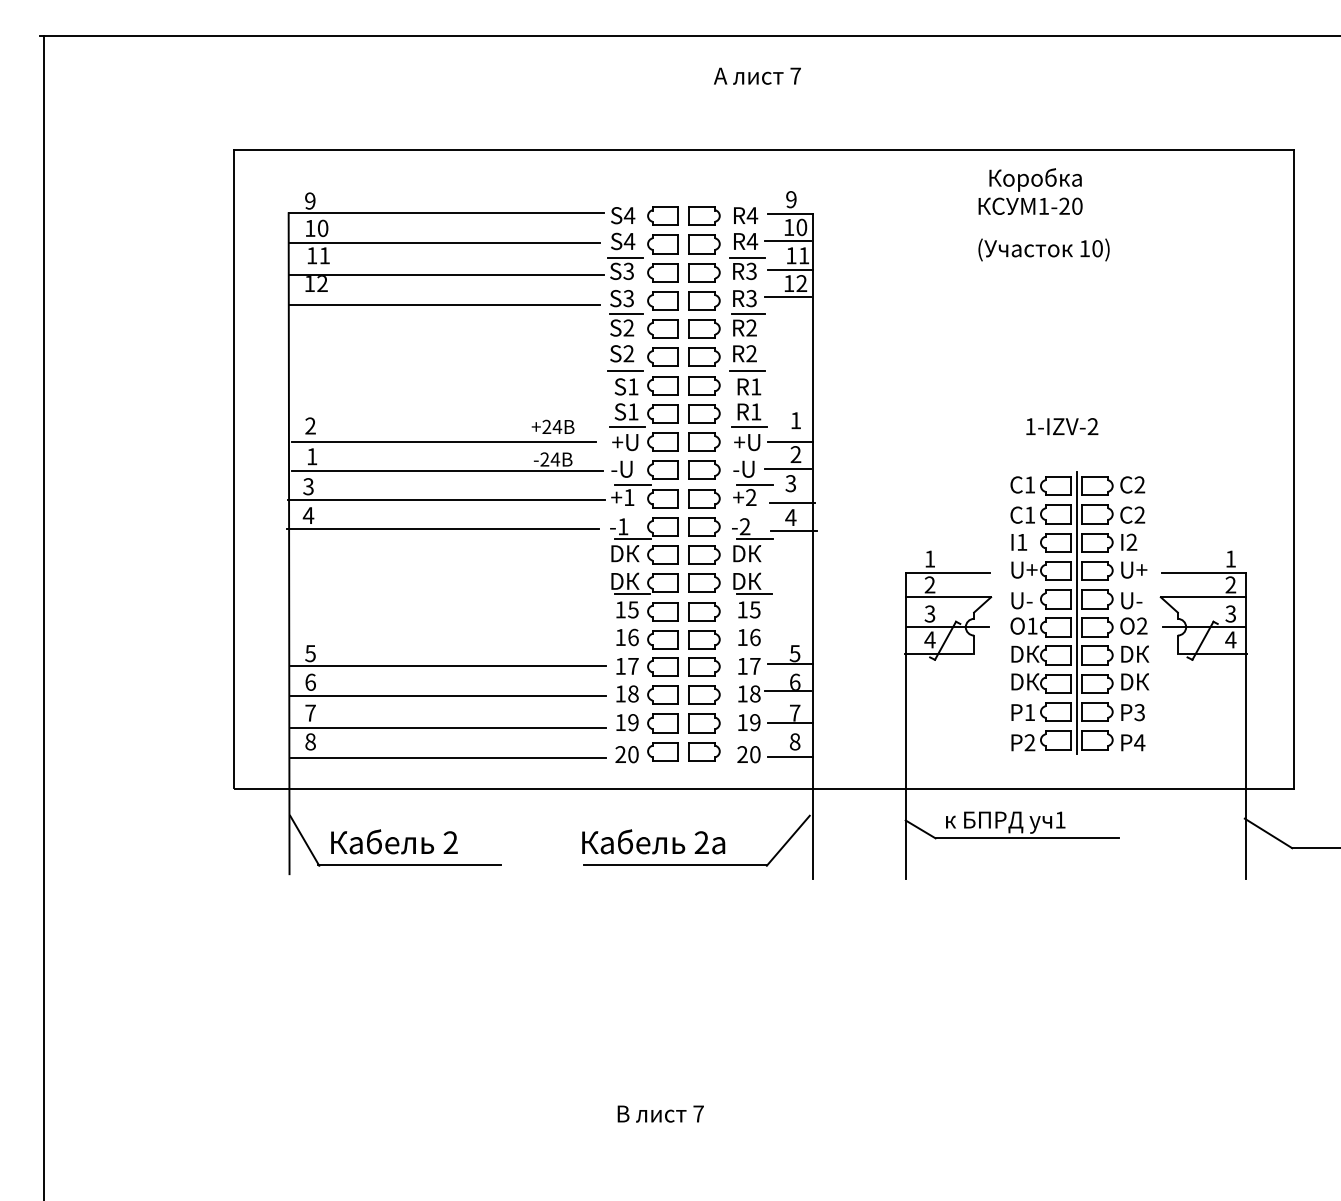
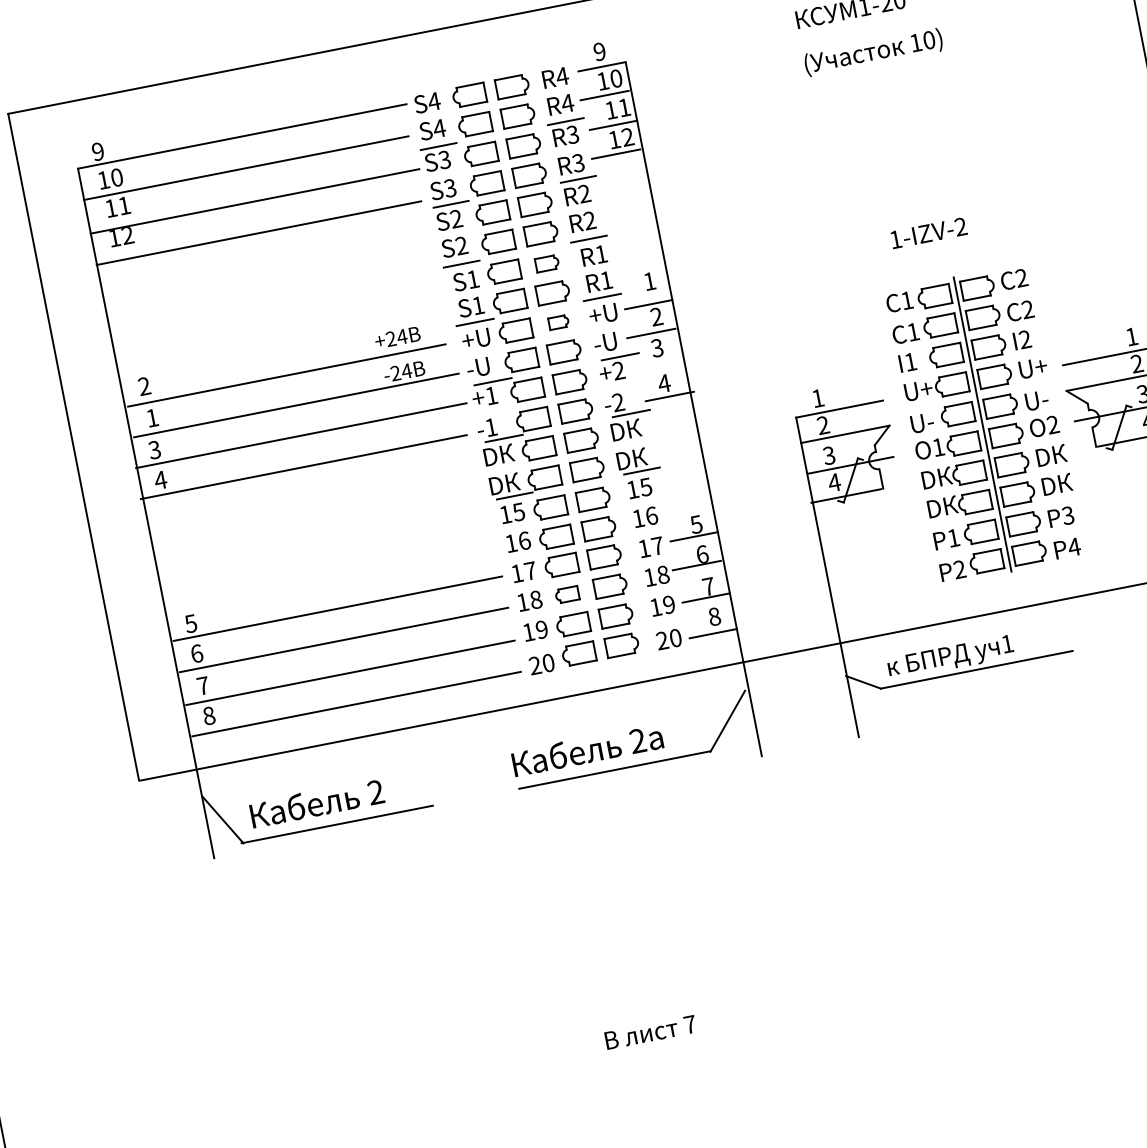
part: (704, 385) -> (547, 263), size x0.7
part: (704, 441) -> (558, 321), size x0.6
line: (791, 503) -> (662, 368), removed
part: (662, 694) -> (566, 594), size x0.7

